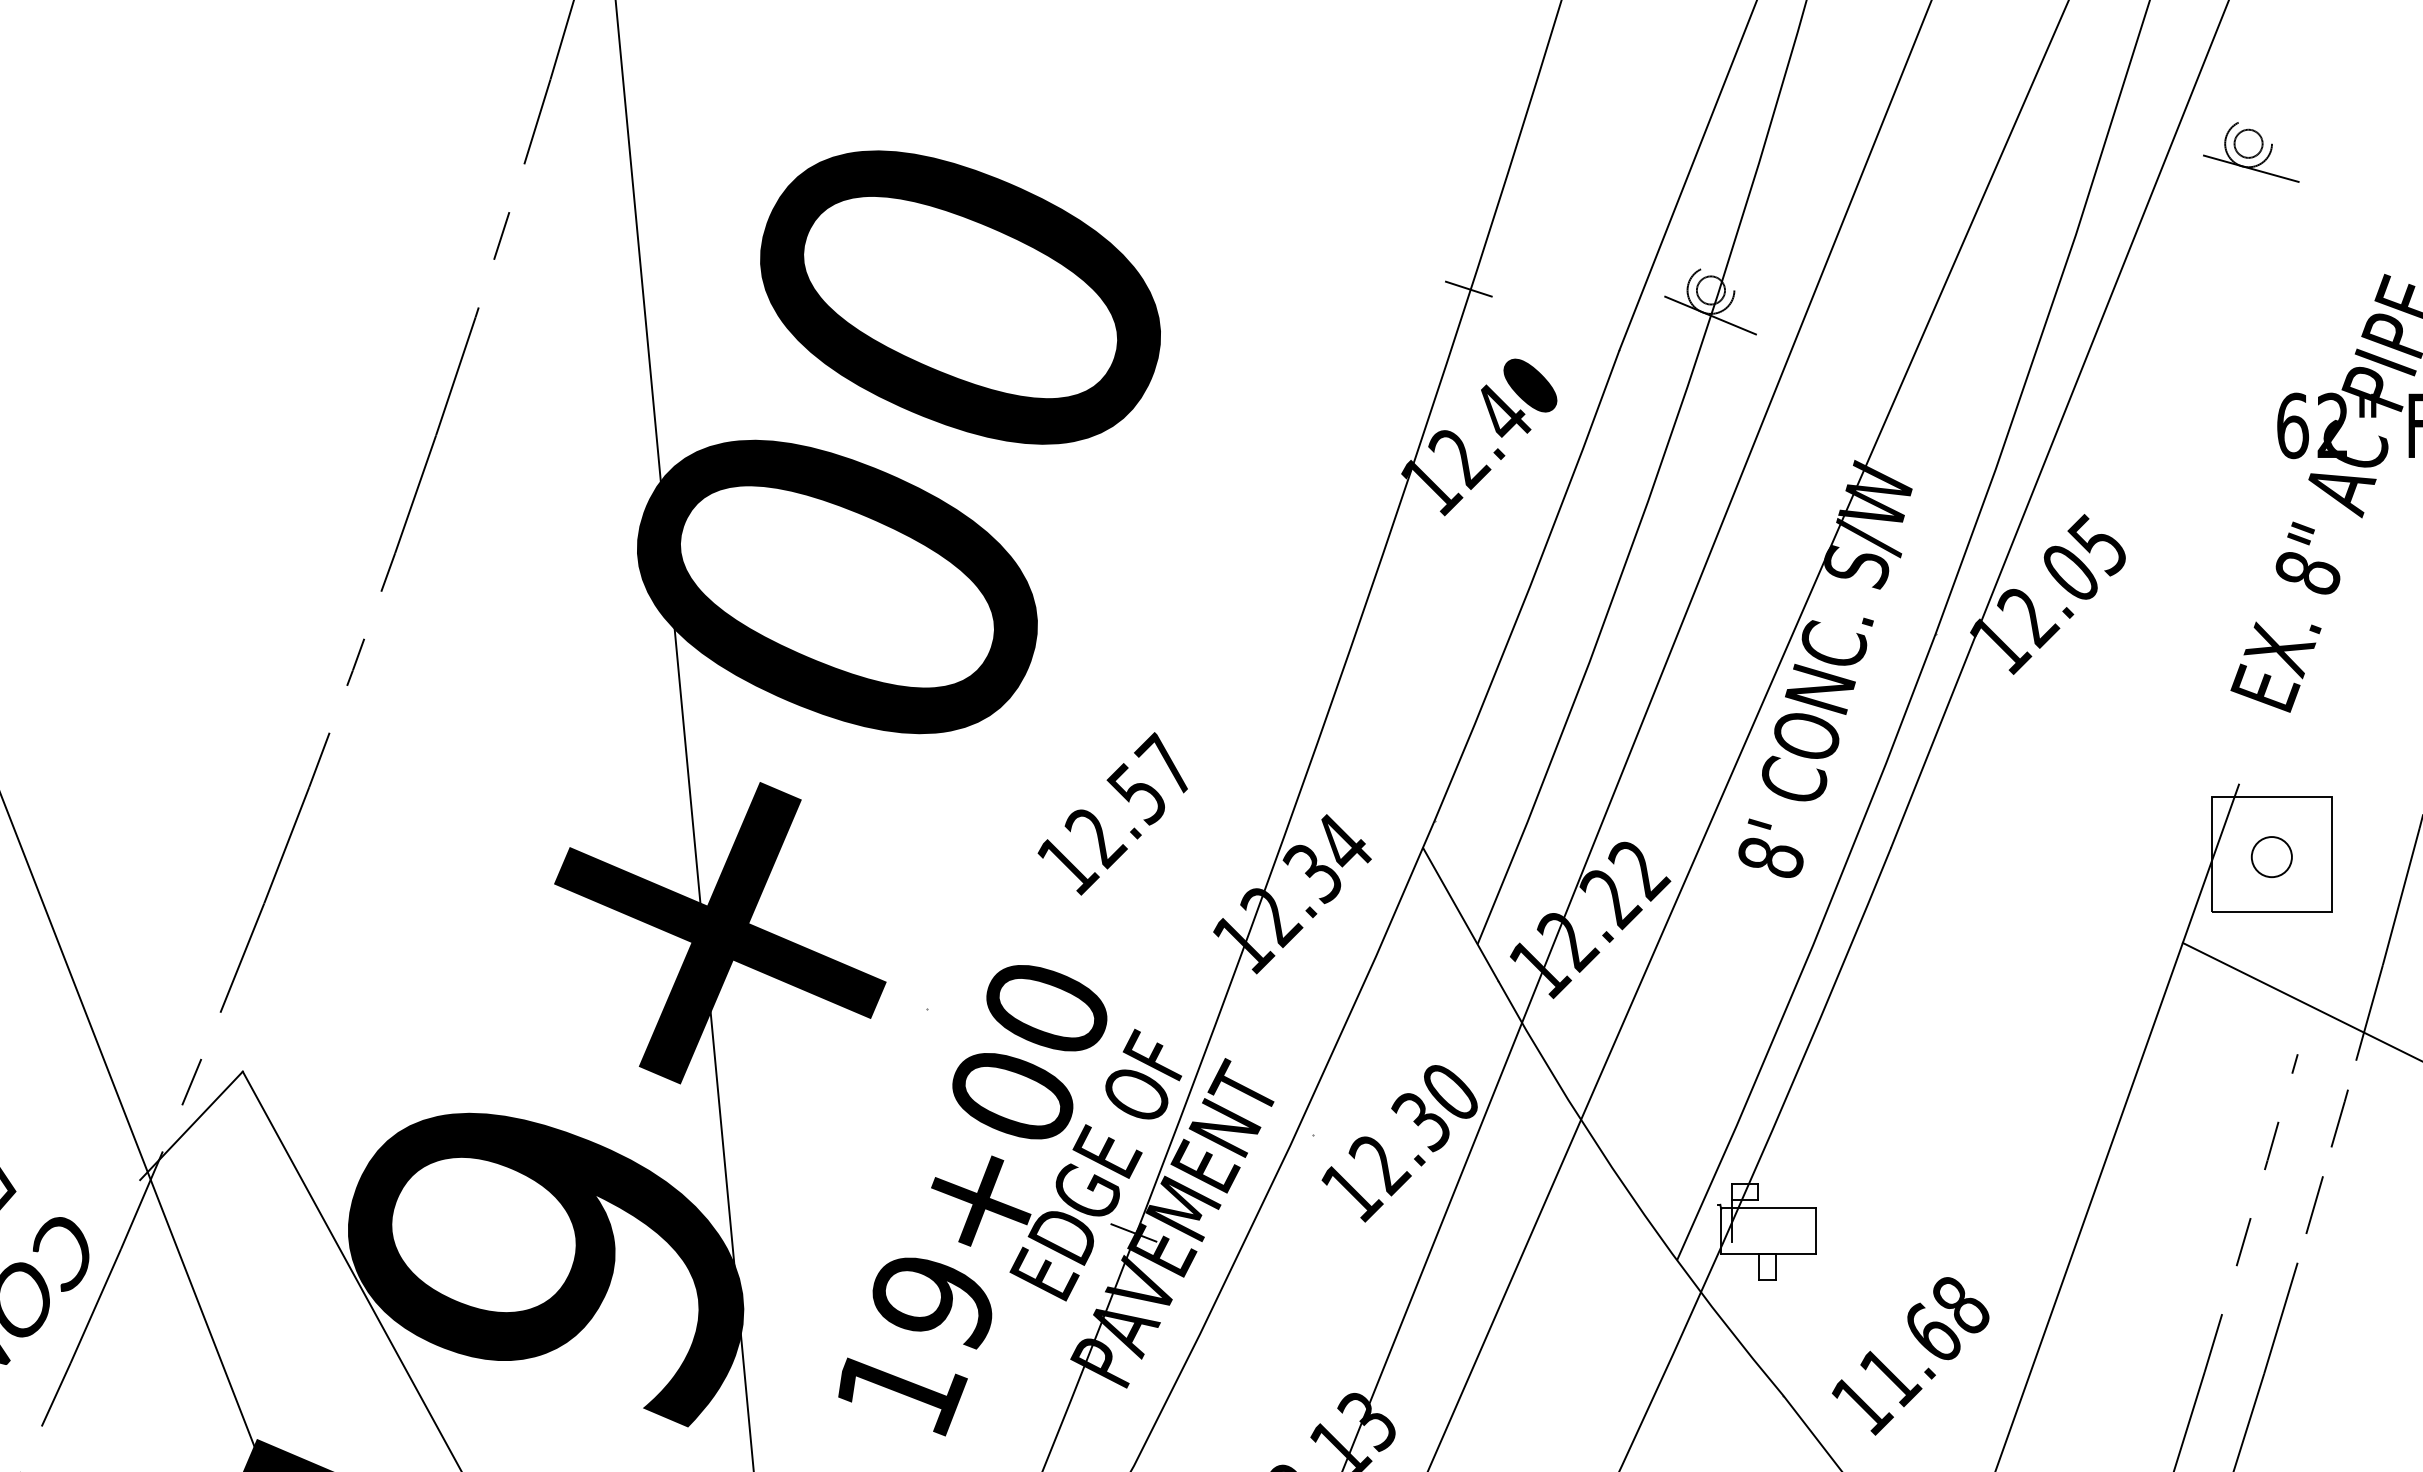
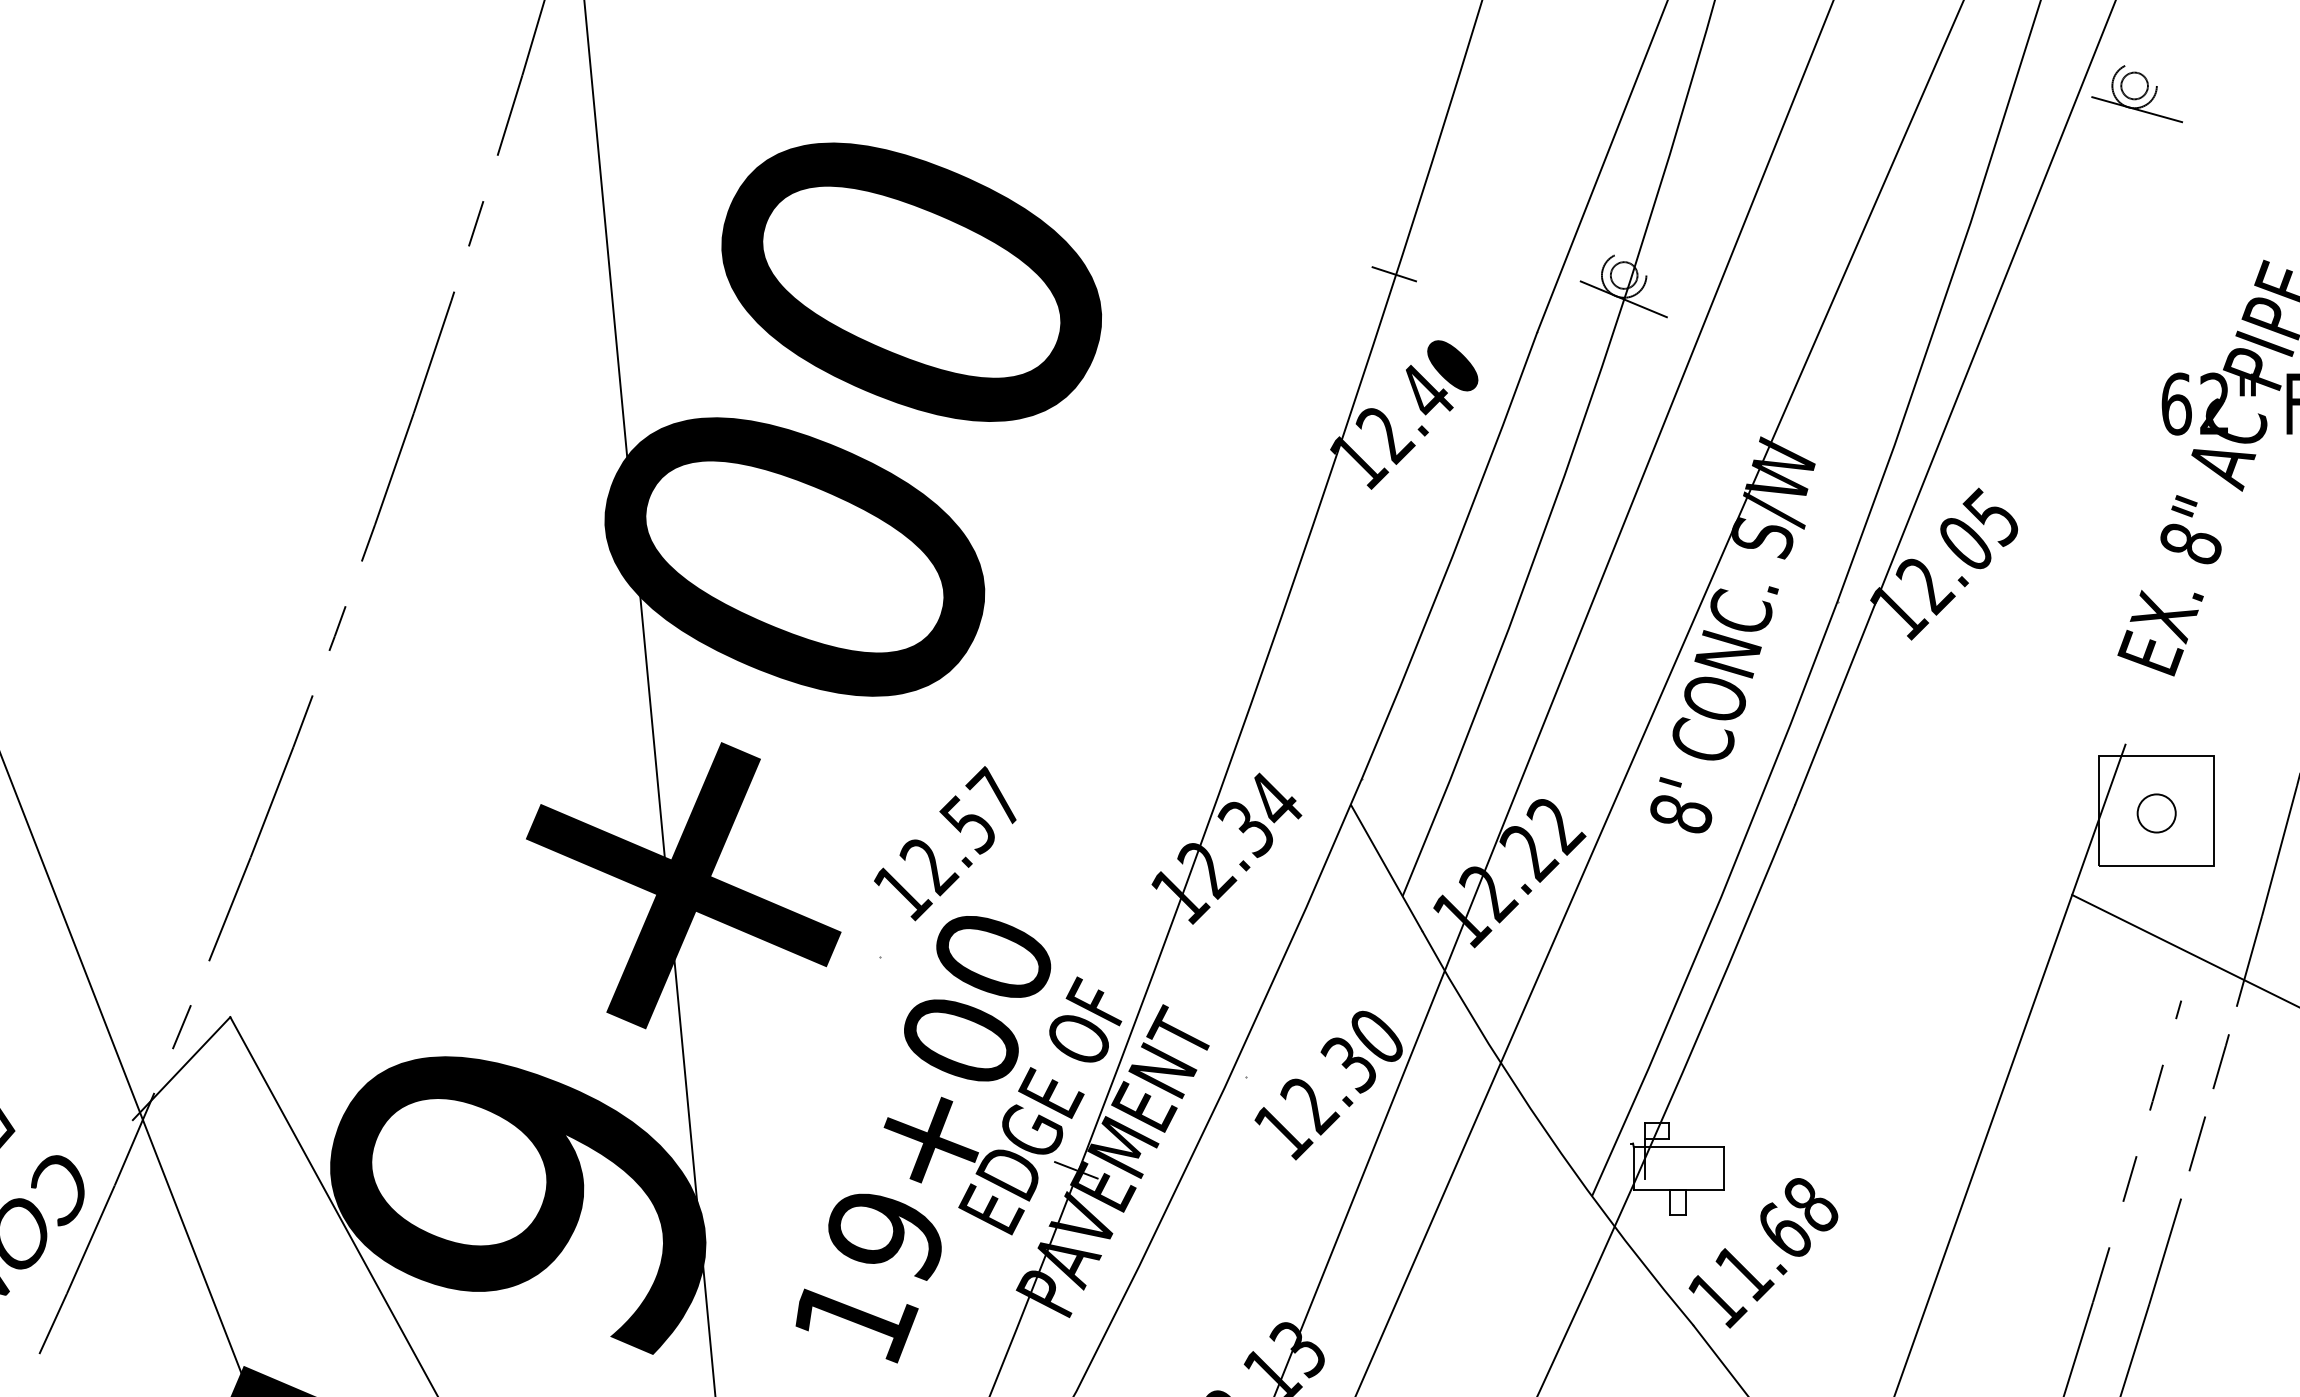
part: (2251, 152) -> (2137, 94), moved
text: (1112, 813) -> (944, 843), moved
text: (1910, 1356) -> (1763, 1253), moved

